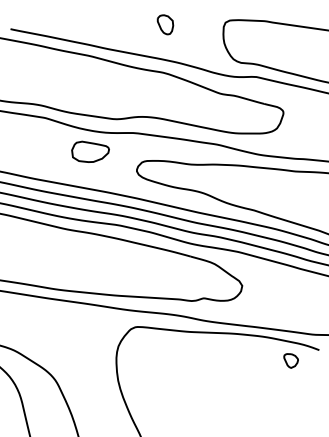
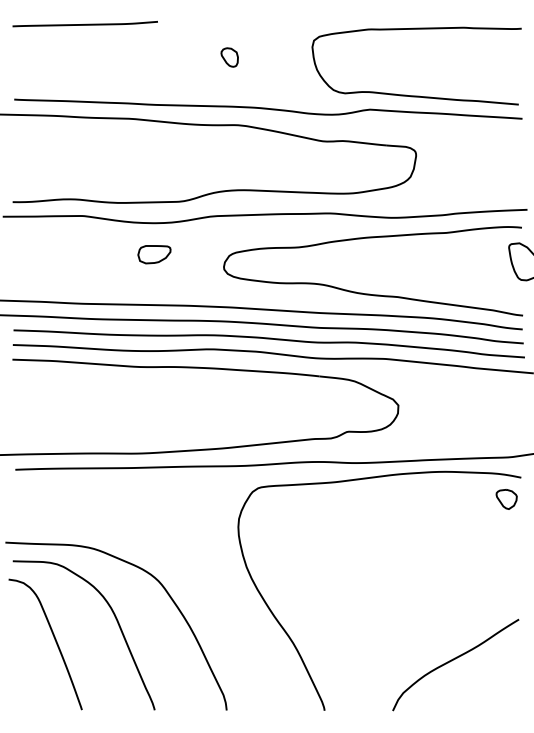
part: (164, 24) -> (229, 57), size x0.71
part: (90, 152) -> (154, 254), size x0.62
part: (290, 360) -> (506, 499), moved

